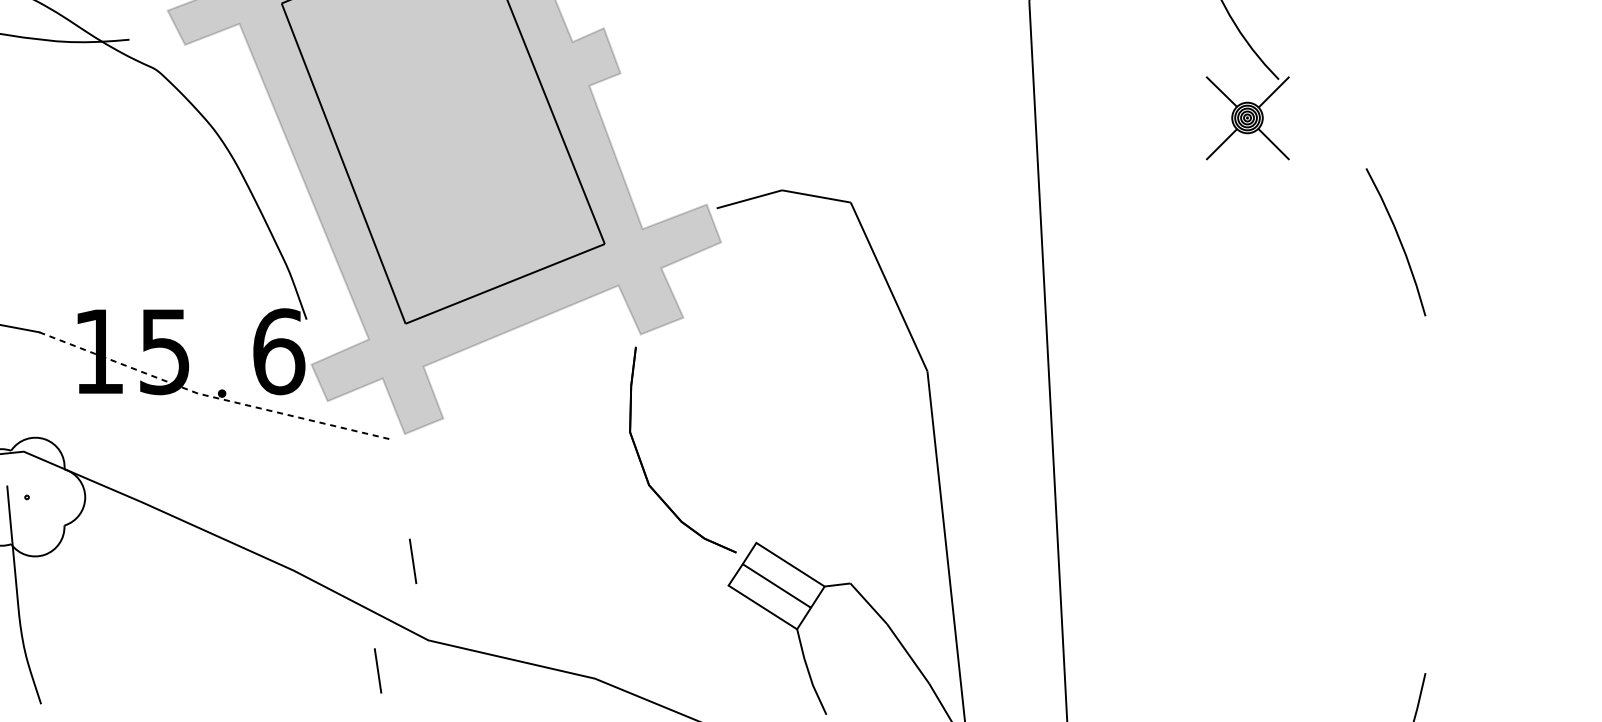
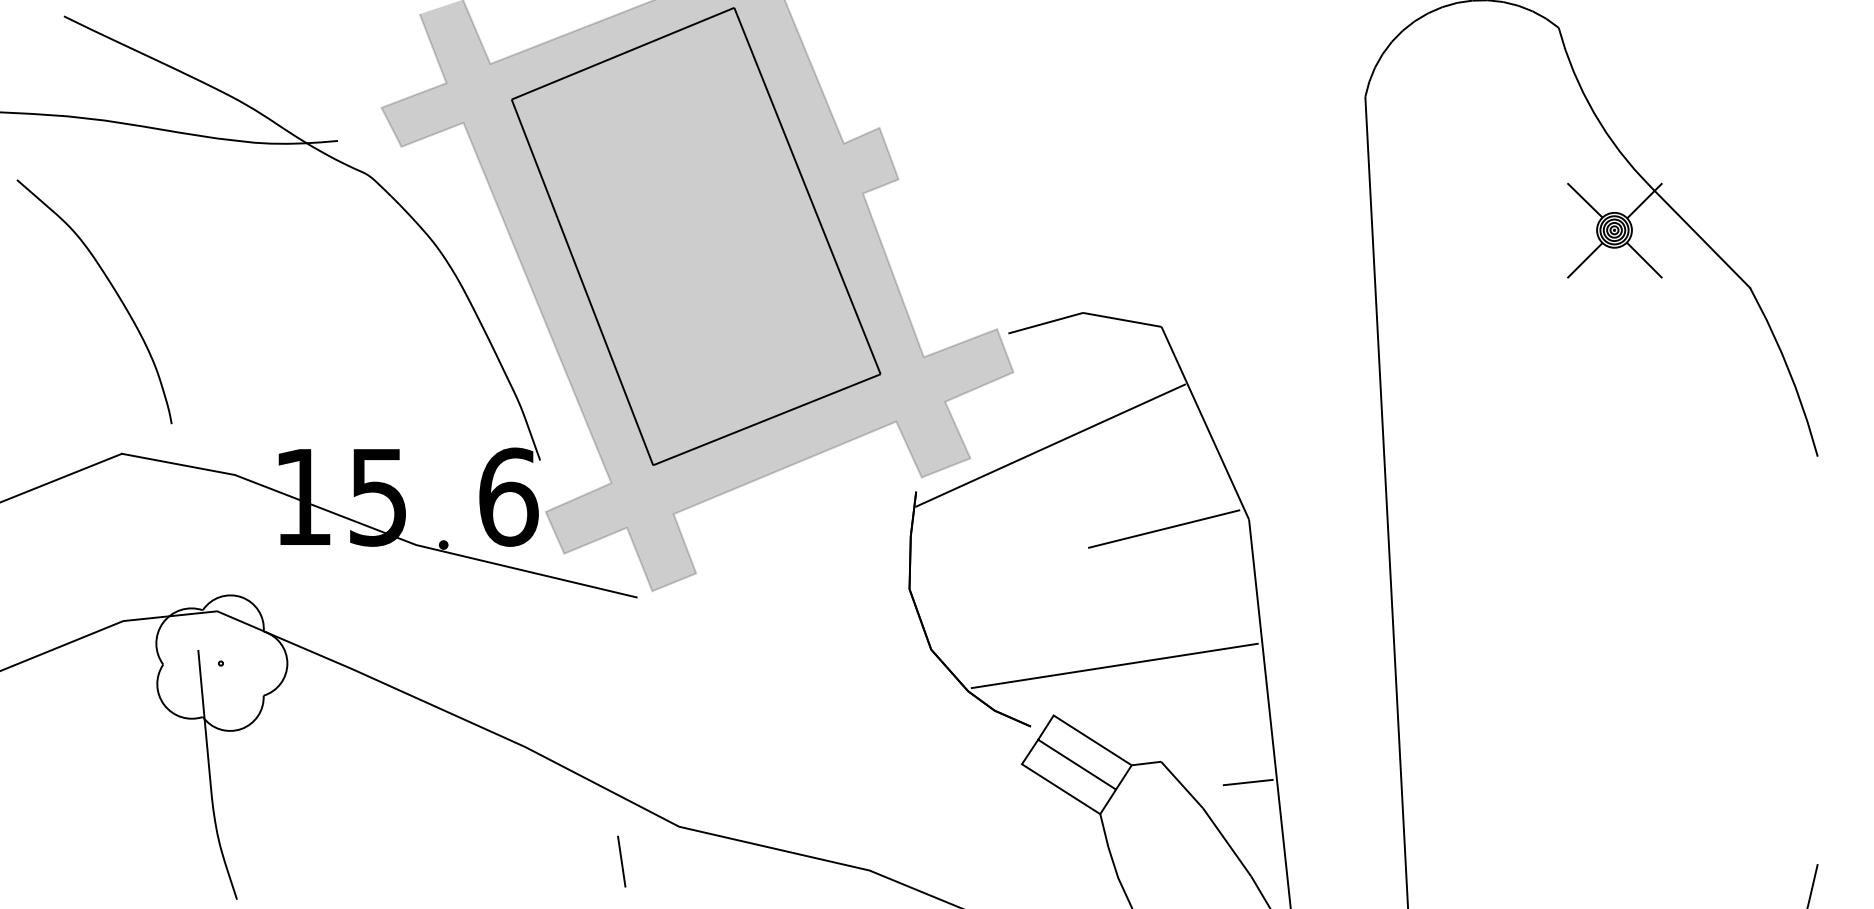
line: (1322, 123) -> (1700, 236), added
line: (753, 306) -> (1050, 445), added
line: (853, 379) -> (1164, 528), added
line: (211, 396) -> (431, 548), dashed -> solid
line: (809, 499) -> (1114, 665), added
line: (412, 561) -> (661, 736), removed
line: (926, 601) -> (1247, 782), added

